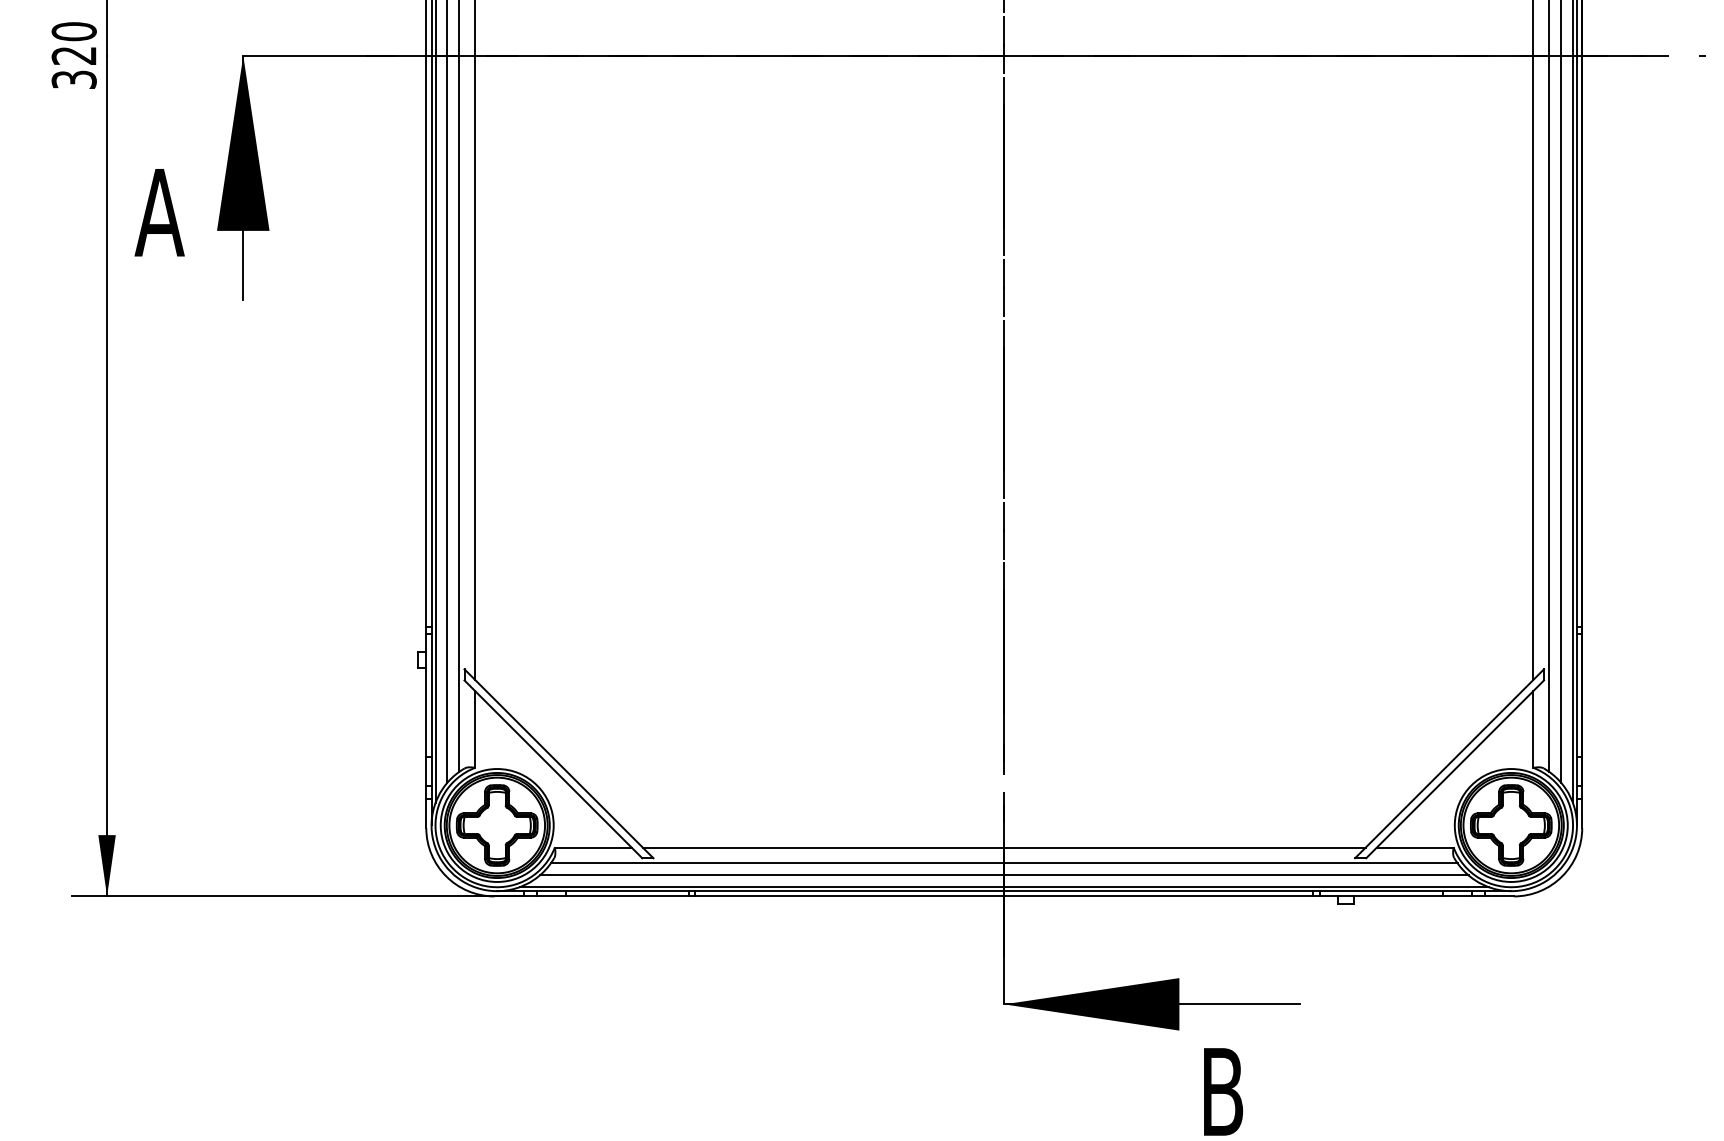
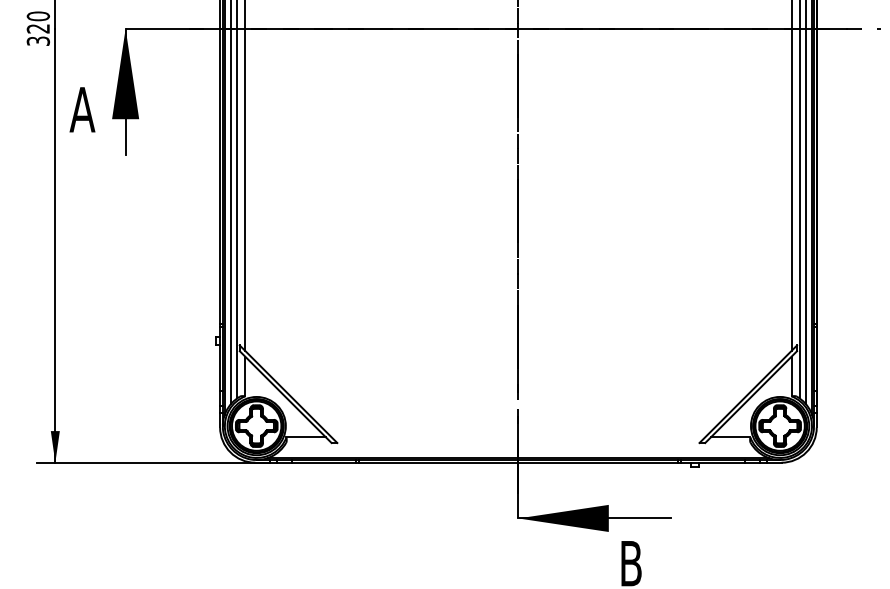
line: (1004, 847) -> (518, 437), removed
line: (1004, 863) -> (518, 445), removed
line: (1004, 874) -> (518, 451), removed

